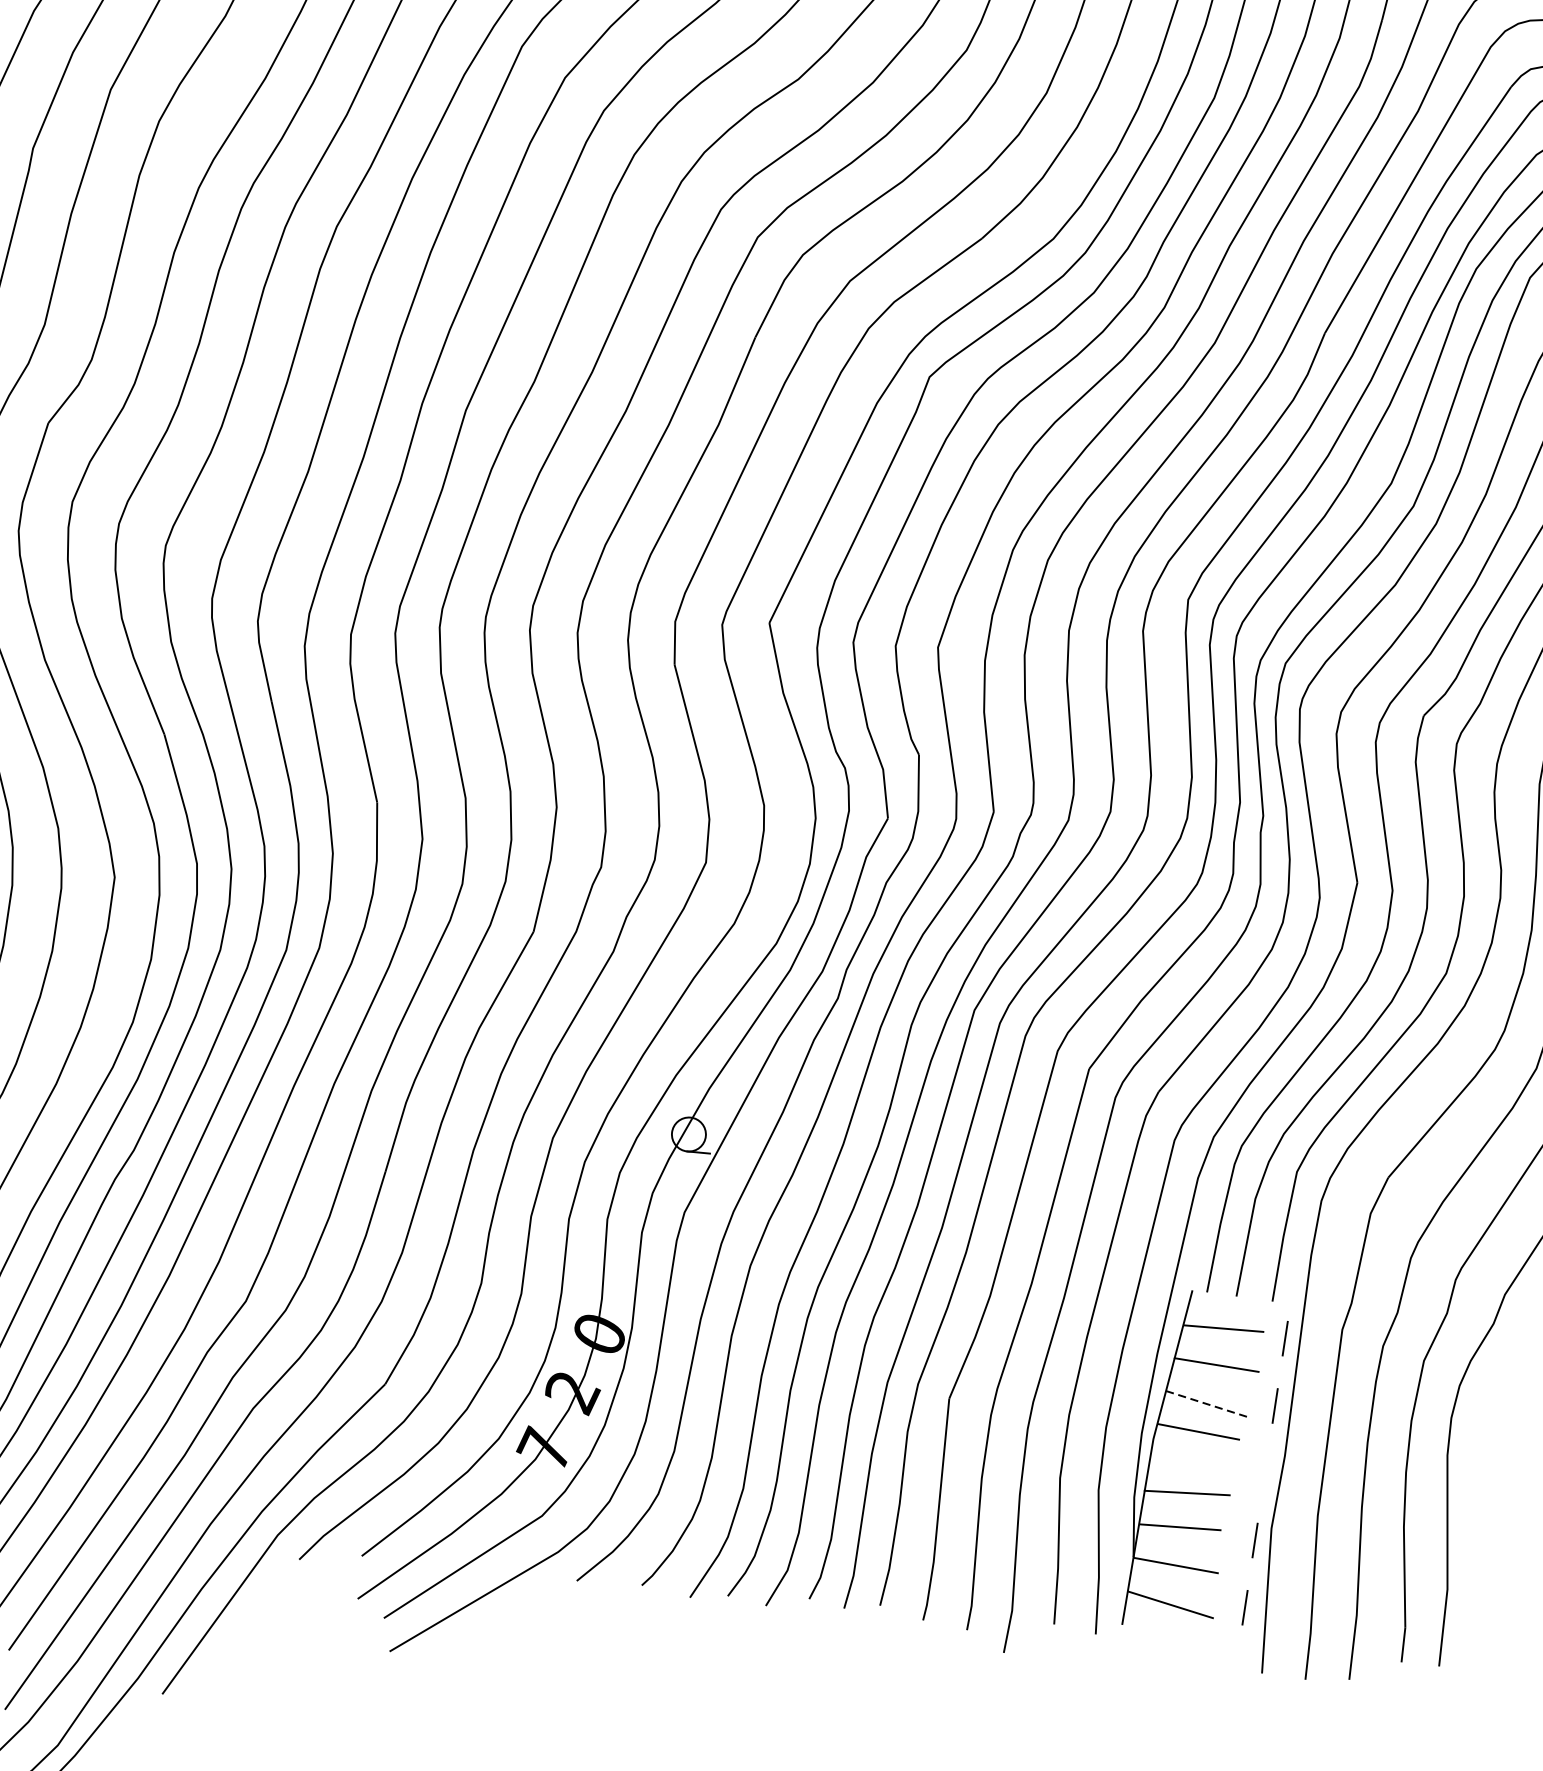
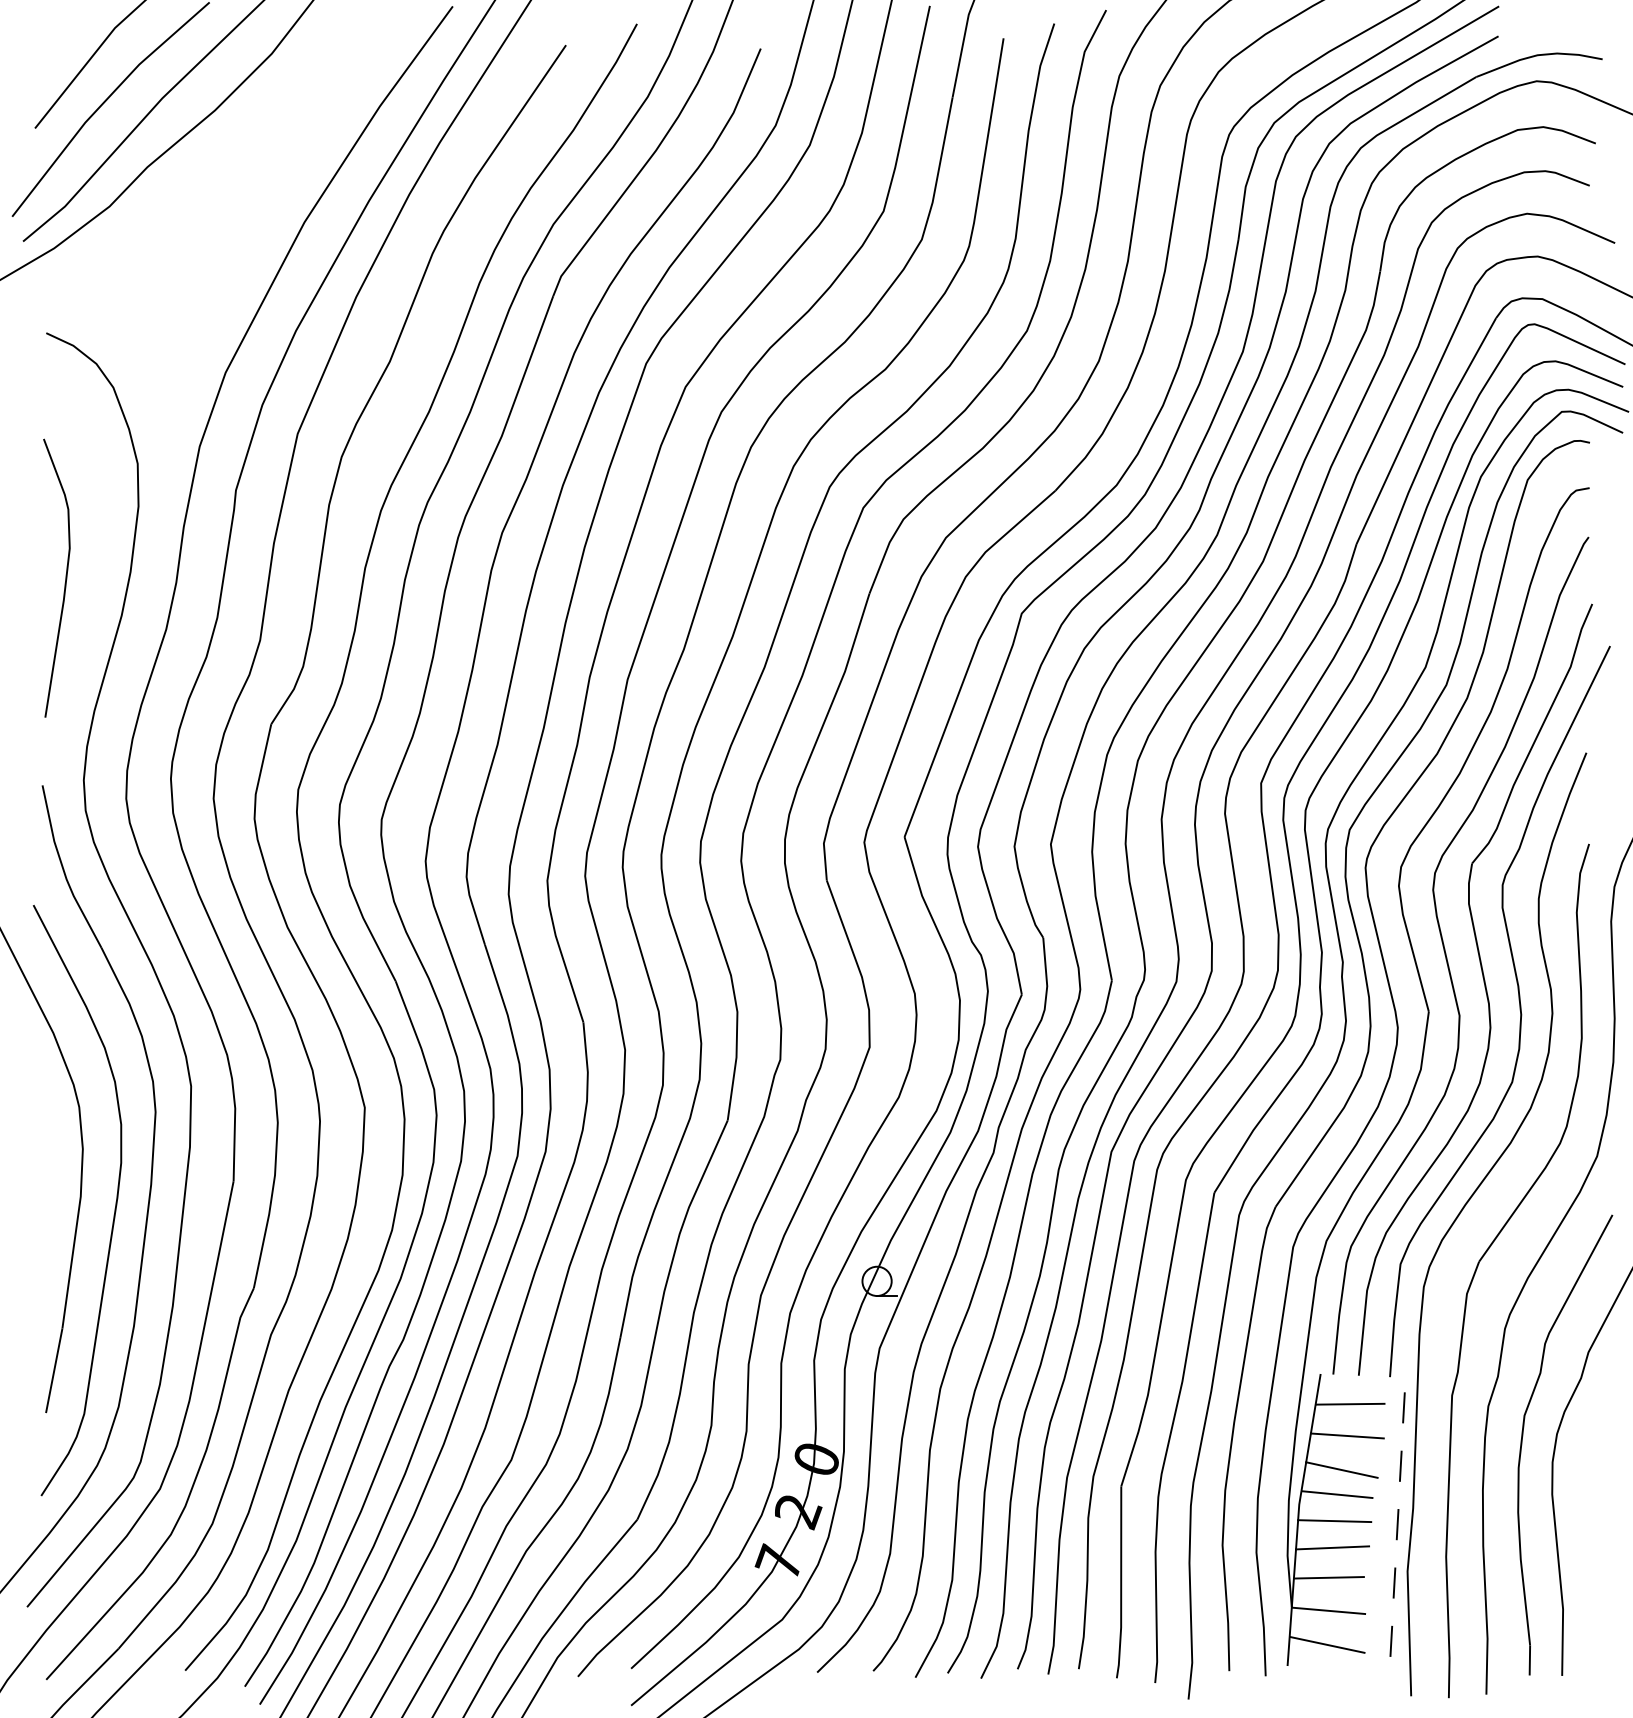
line: (1206, 1404) -> (1341, 1470), dashed -> solid
line: (1192, 1462) -> (1334, 1521), added
line: (1264, 1473) -> (1397, 1524), added

